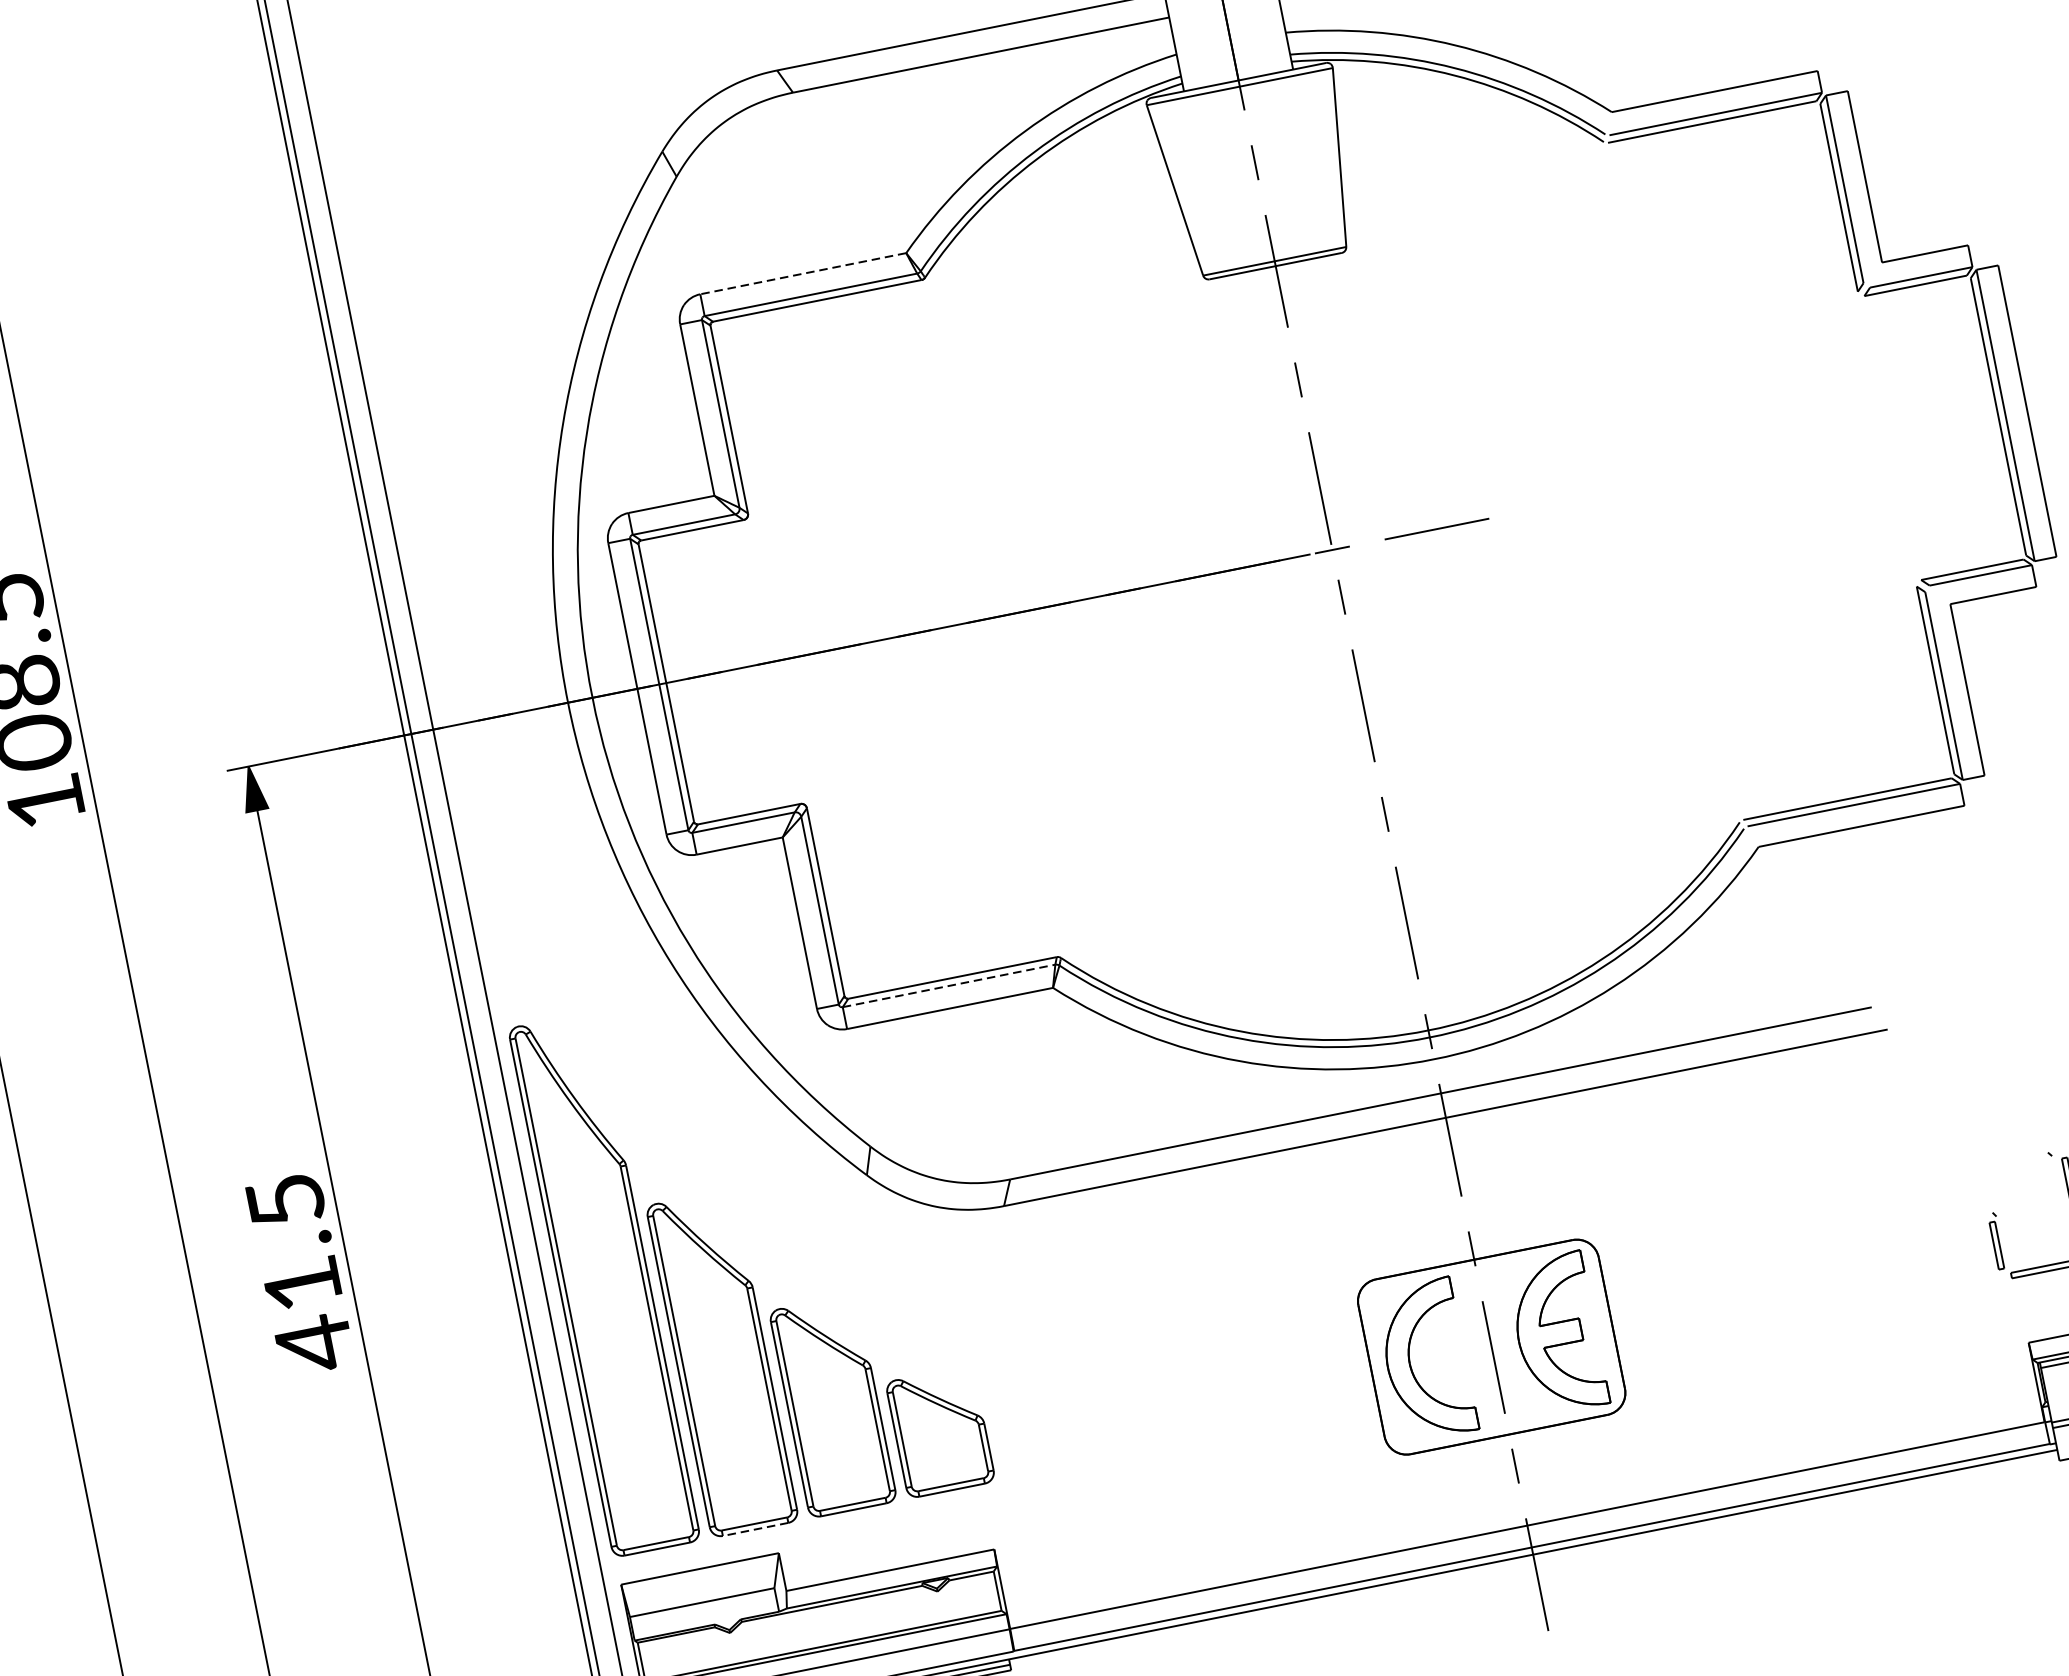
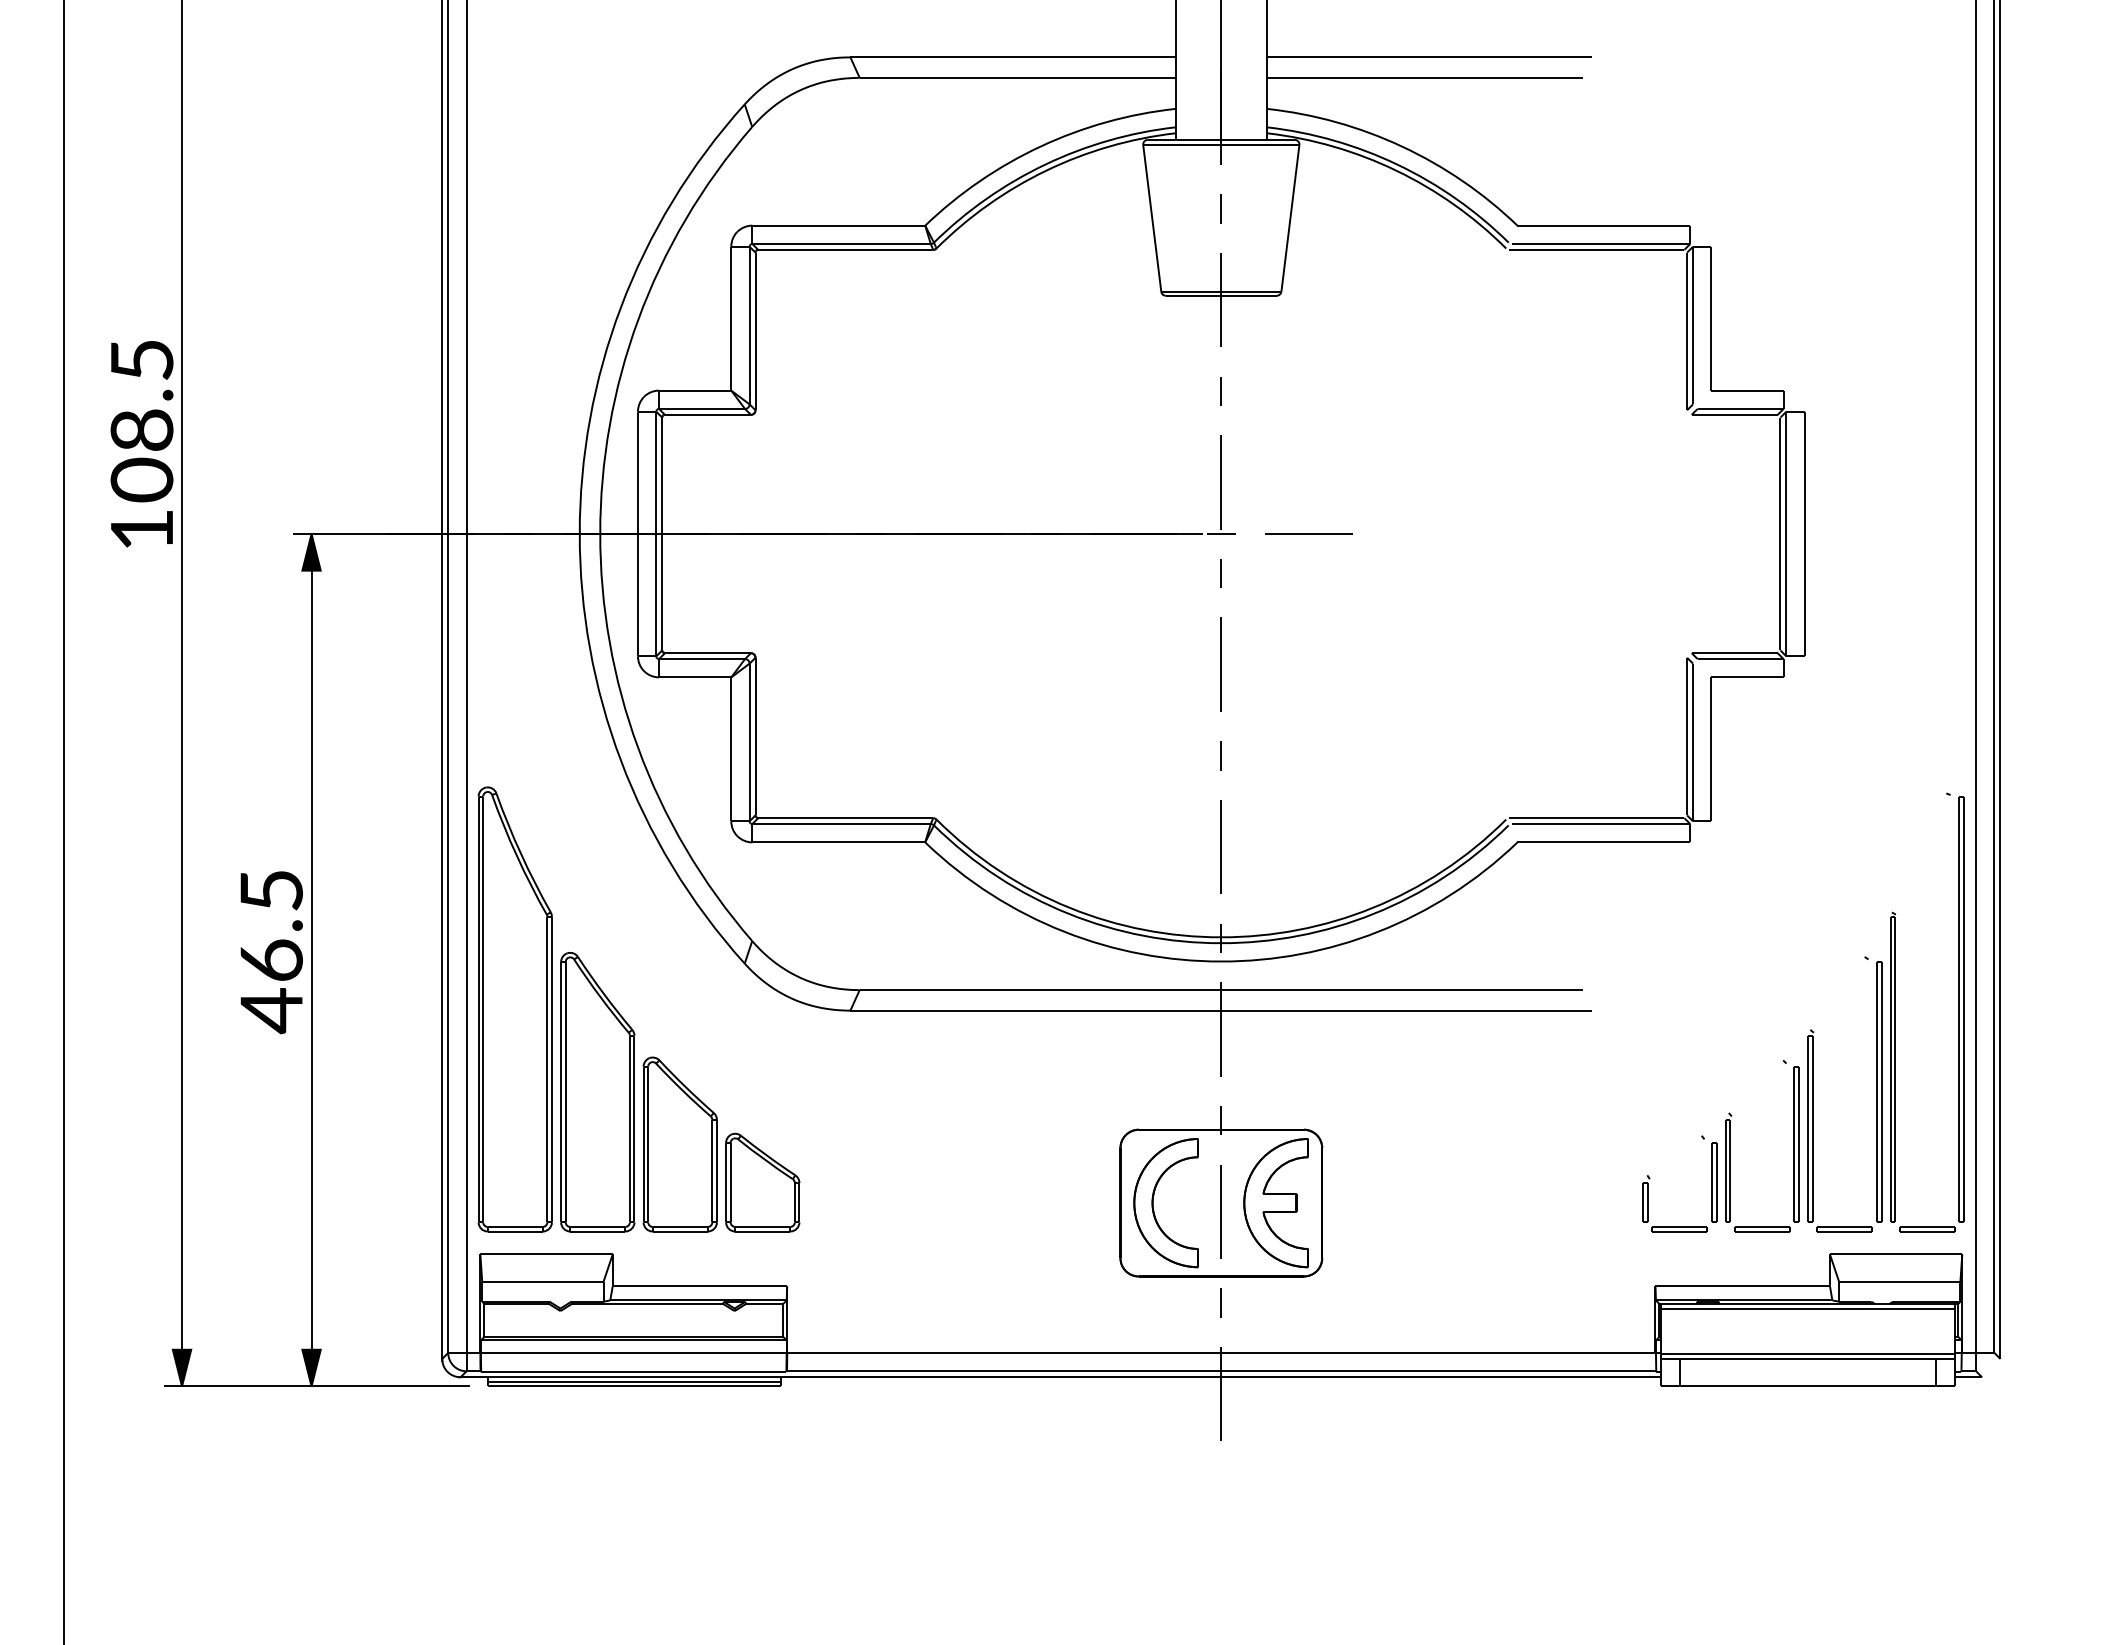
line: (802, 273) -> (838, 225), dashed -> solid
line: (950, 986) -> (842, 824), dashed -> solid
text: (302, 1283) -> (271, 959), 41.5 -> 46.5
line: (755, 1529) -> (597, 1231), dashed -> solid

